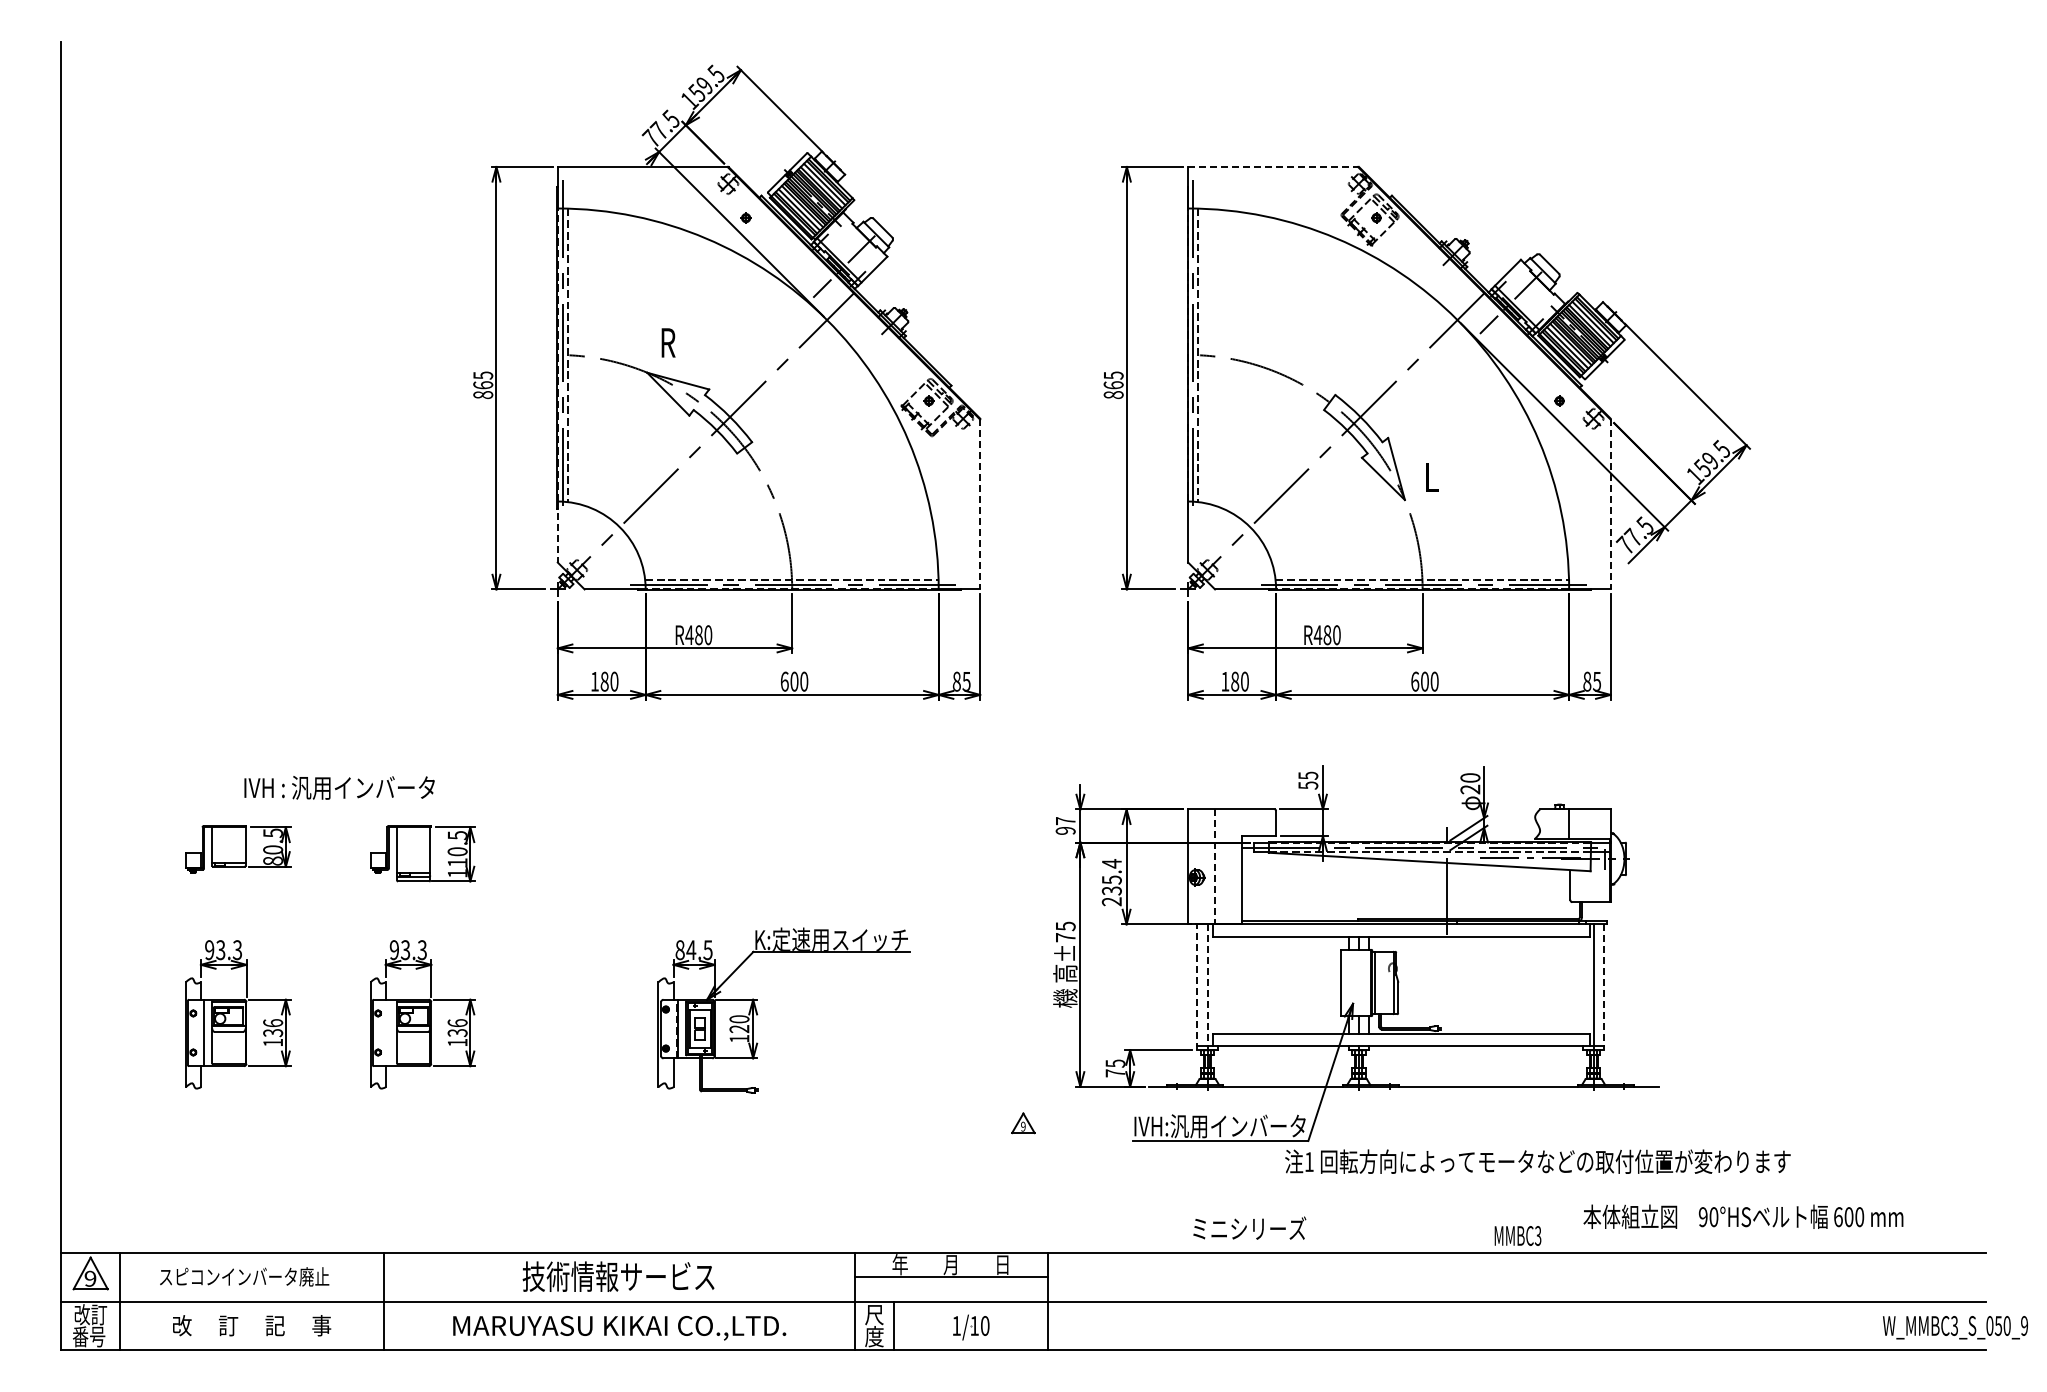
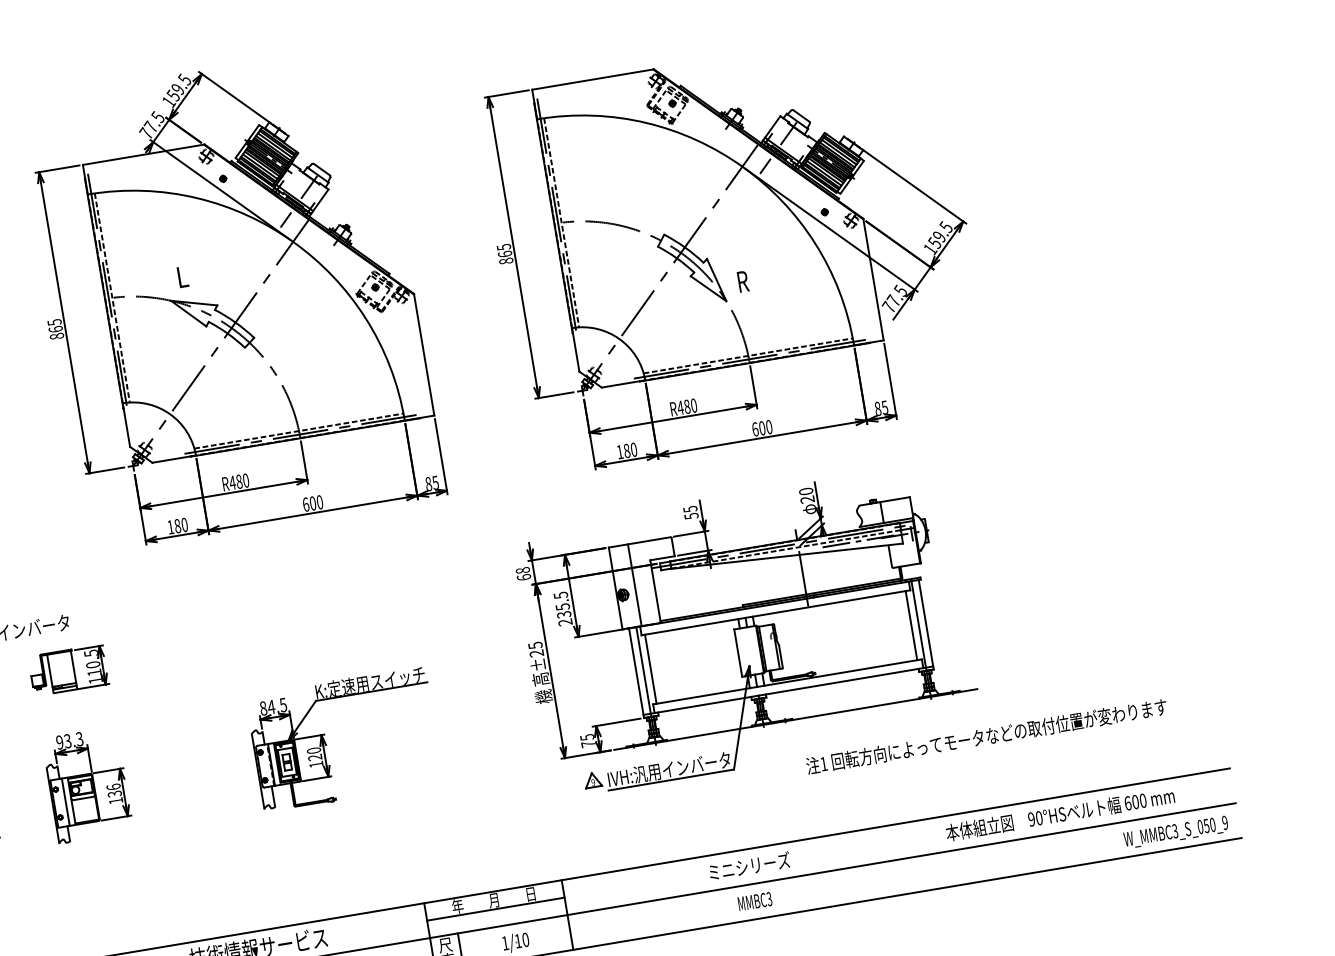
line: (1274, 167) -> (593, 79), dashed -> solid
text: (668, 342) -> (182, 276), R -> L
text: (1432, 476) -> (743, 281), L -> R
line: (980, 504) -> (424, 355), dashed -> solid
line: (1610, 504) -> (873, 279), dashed -> solid
line: (557, 532) -> (126, 425), dashed -> solid
text: (1065, 825) -> (523, 573), 97 -> 68
text: (1111, 863) -> (560, 595), 235.4 -> 235.5
line: (1215, 867) -> (635, 585), dashed -> solid
text: (1065, 937) -> (536, 653), ±75 -> ±25
line: (1217, 984) -> (650, 668), added
line: (1583, 984) -> (911, 625), added
line: (1197, 987) -> (636, 673), dashed -> solid
line: (1207, 987) -> (643, 672), dashed -> solid
line: (1603, 987) -> (926, 624), dashed -> solid
line: (388, 1032) -> (65, 801), added
part: (1023, 1123) -> (593, 780), moved
text: (1537, 1161) -> (986, 736), moved
text: (1743, 1216) -> (1060, 814), moved
text: (1249, 1227) -> (749, 865), moved
text: (1517, 1235) -> (754, 901), moved
text: (1955, 1327) -> (1176, 832), moved

